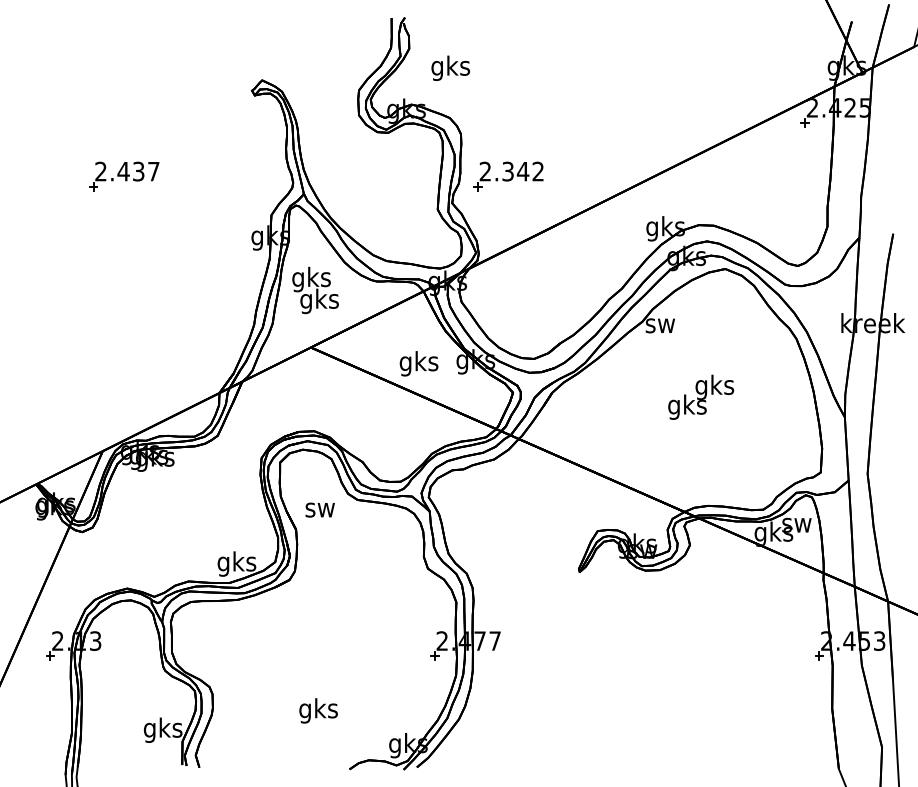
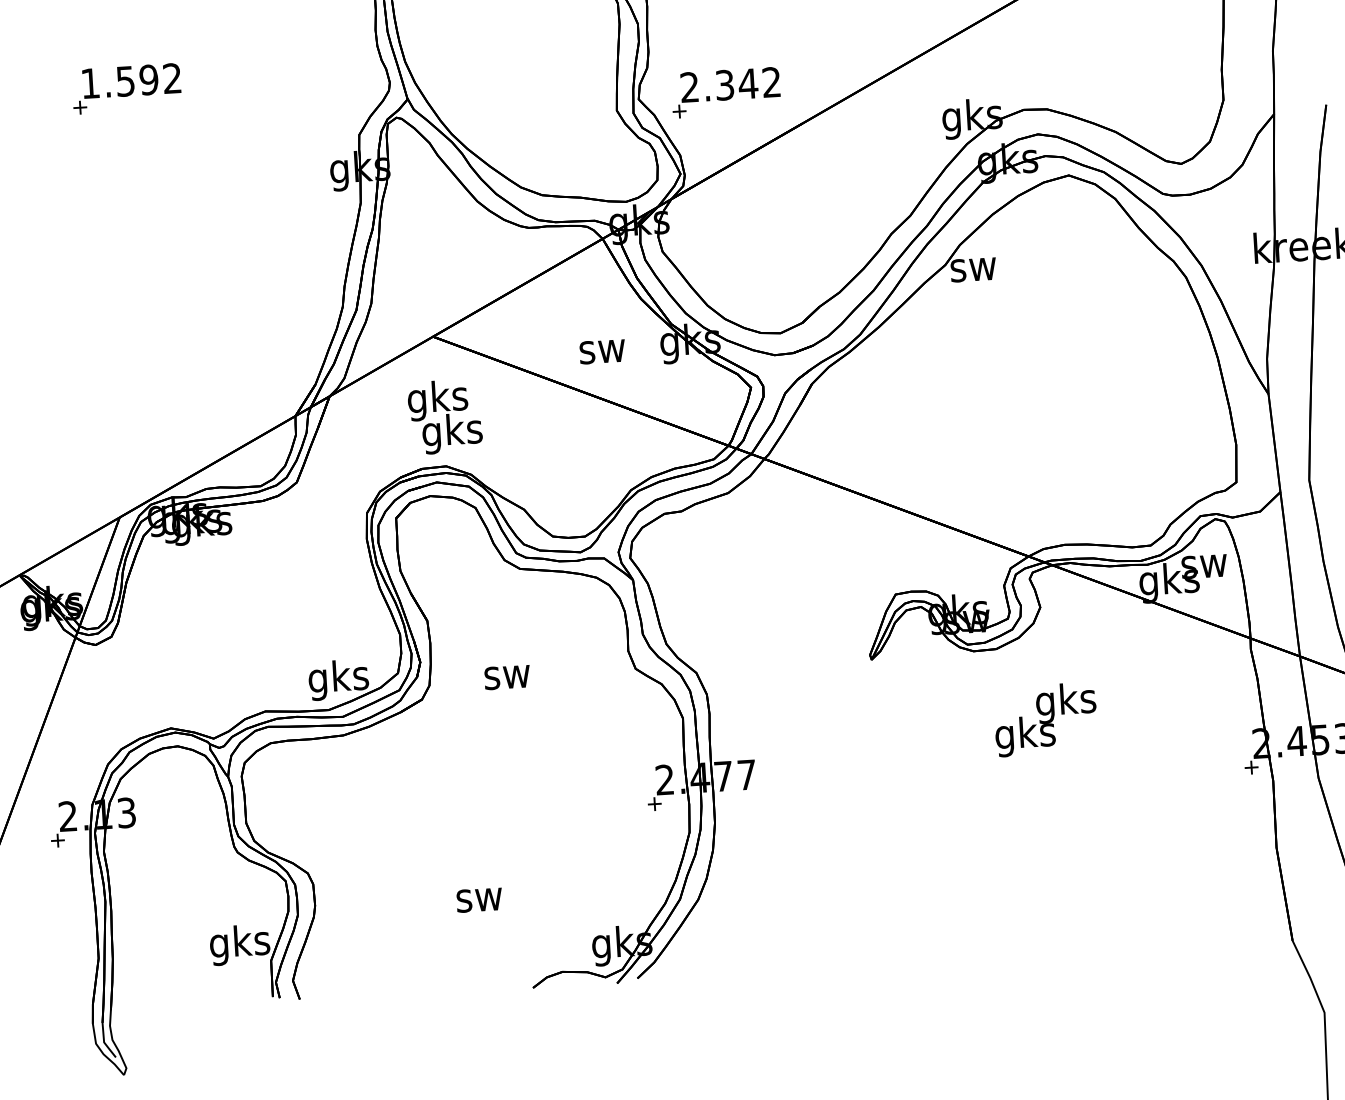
text: (127, 171) -> (131, 80), 2.437 -> 1.592
part: (508, 176) -> (725, 92), moved
text: (315, 290) -> (445, 416), moved
text: (418, 363) -> (601, 351), gks -> sw
text: (701, 396) -> (1046, 718), moved
text: (319, 509) -> (506, 676), moved
text: (318, 710) -> (479, 899), gks -> sw

